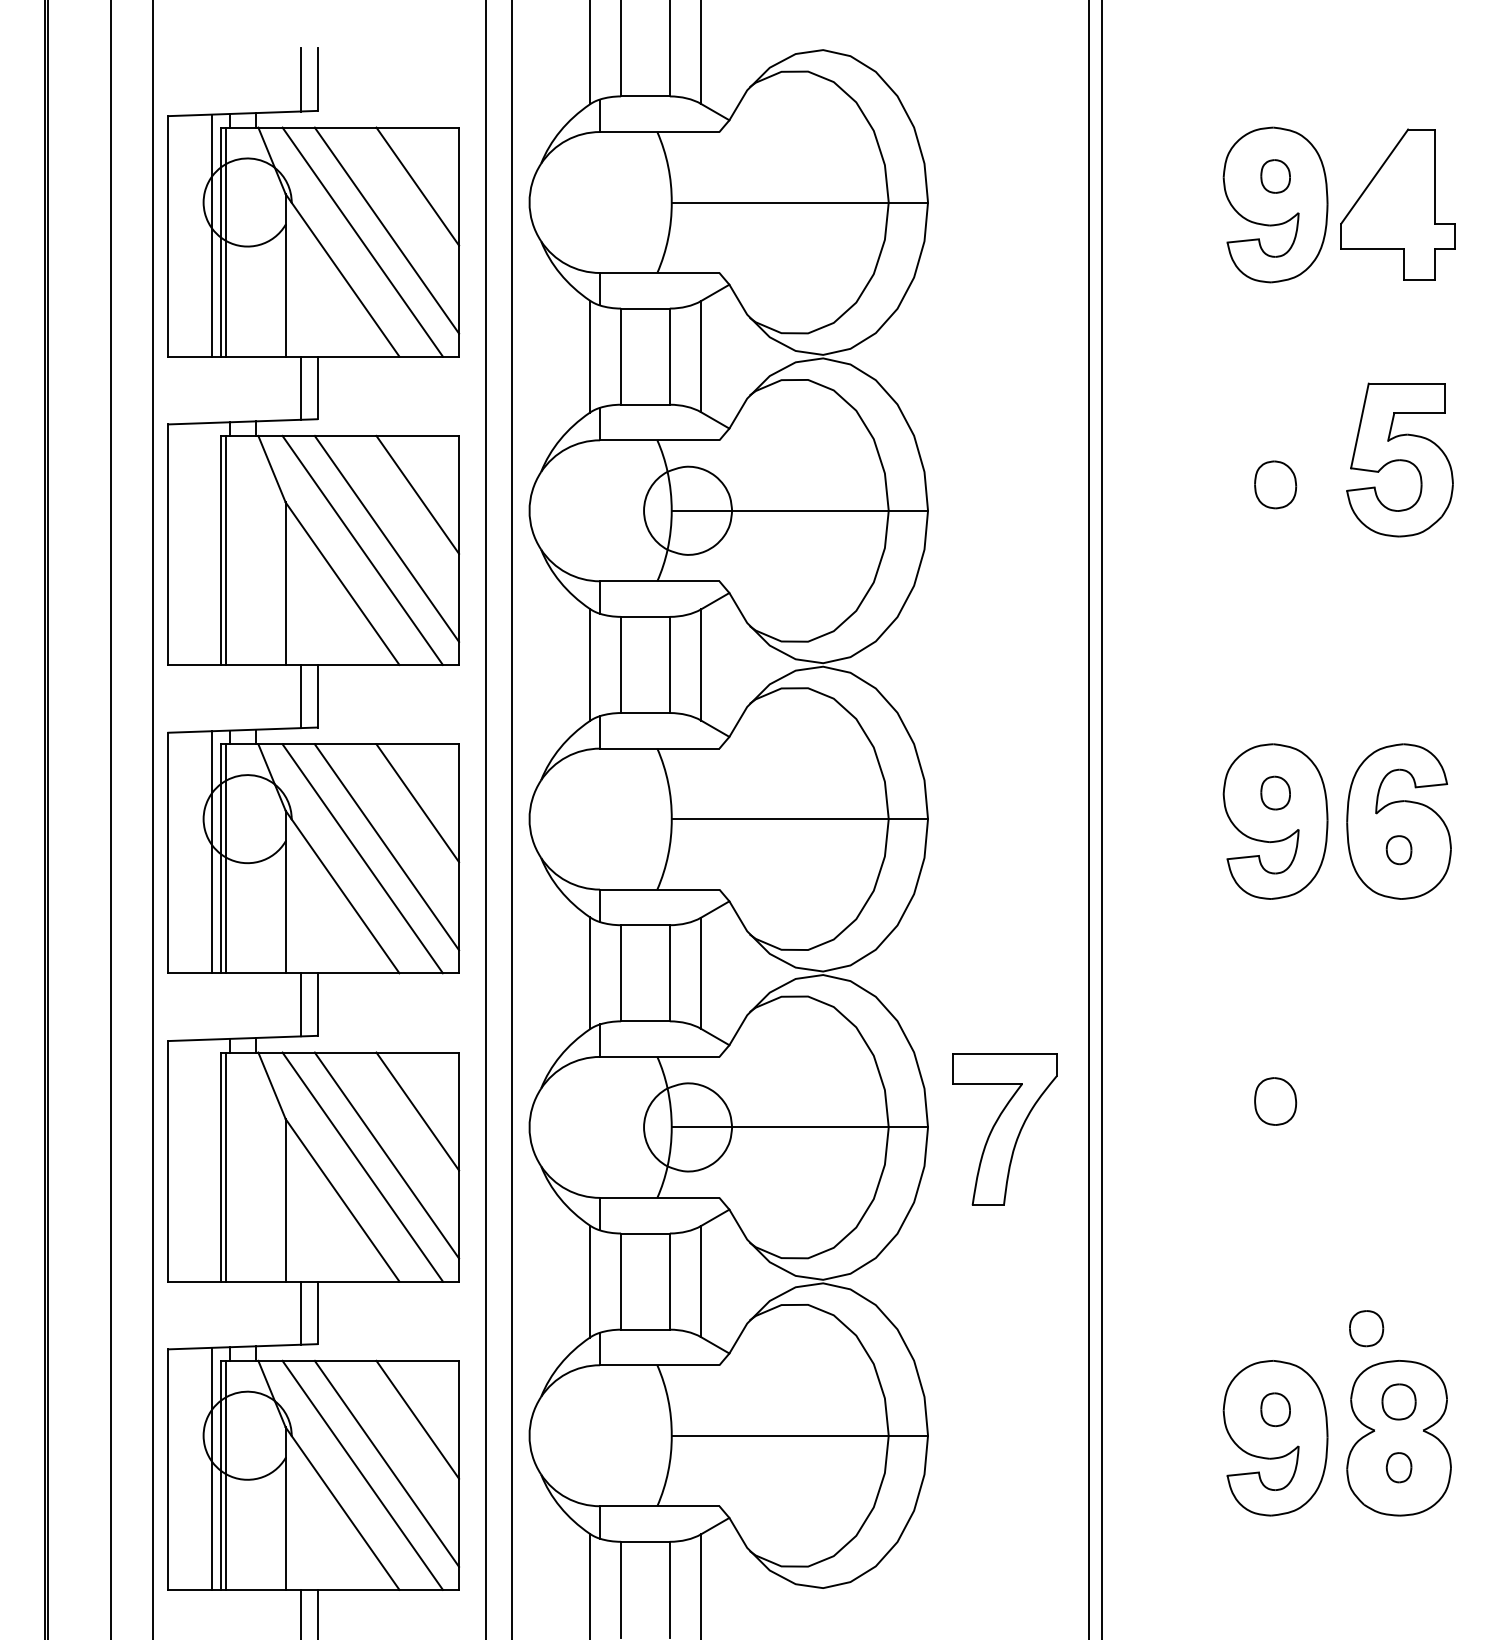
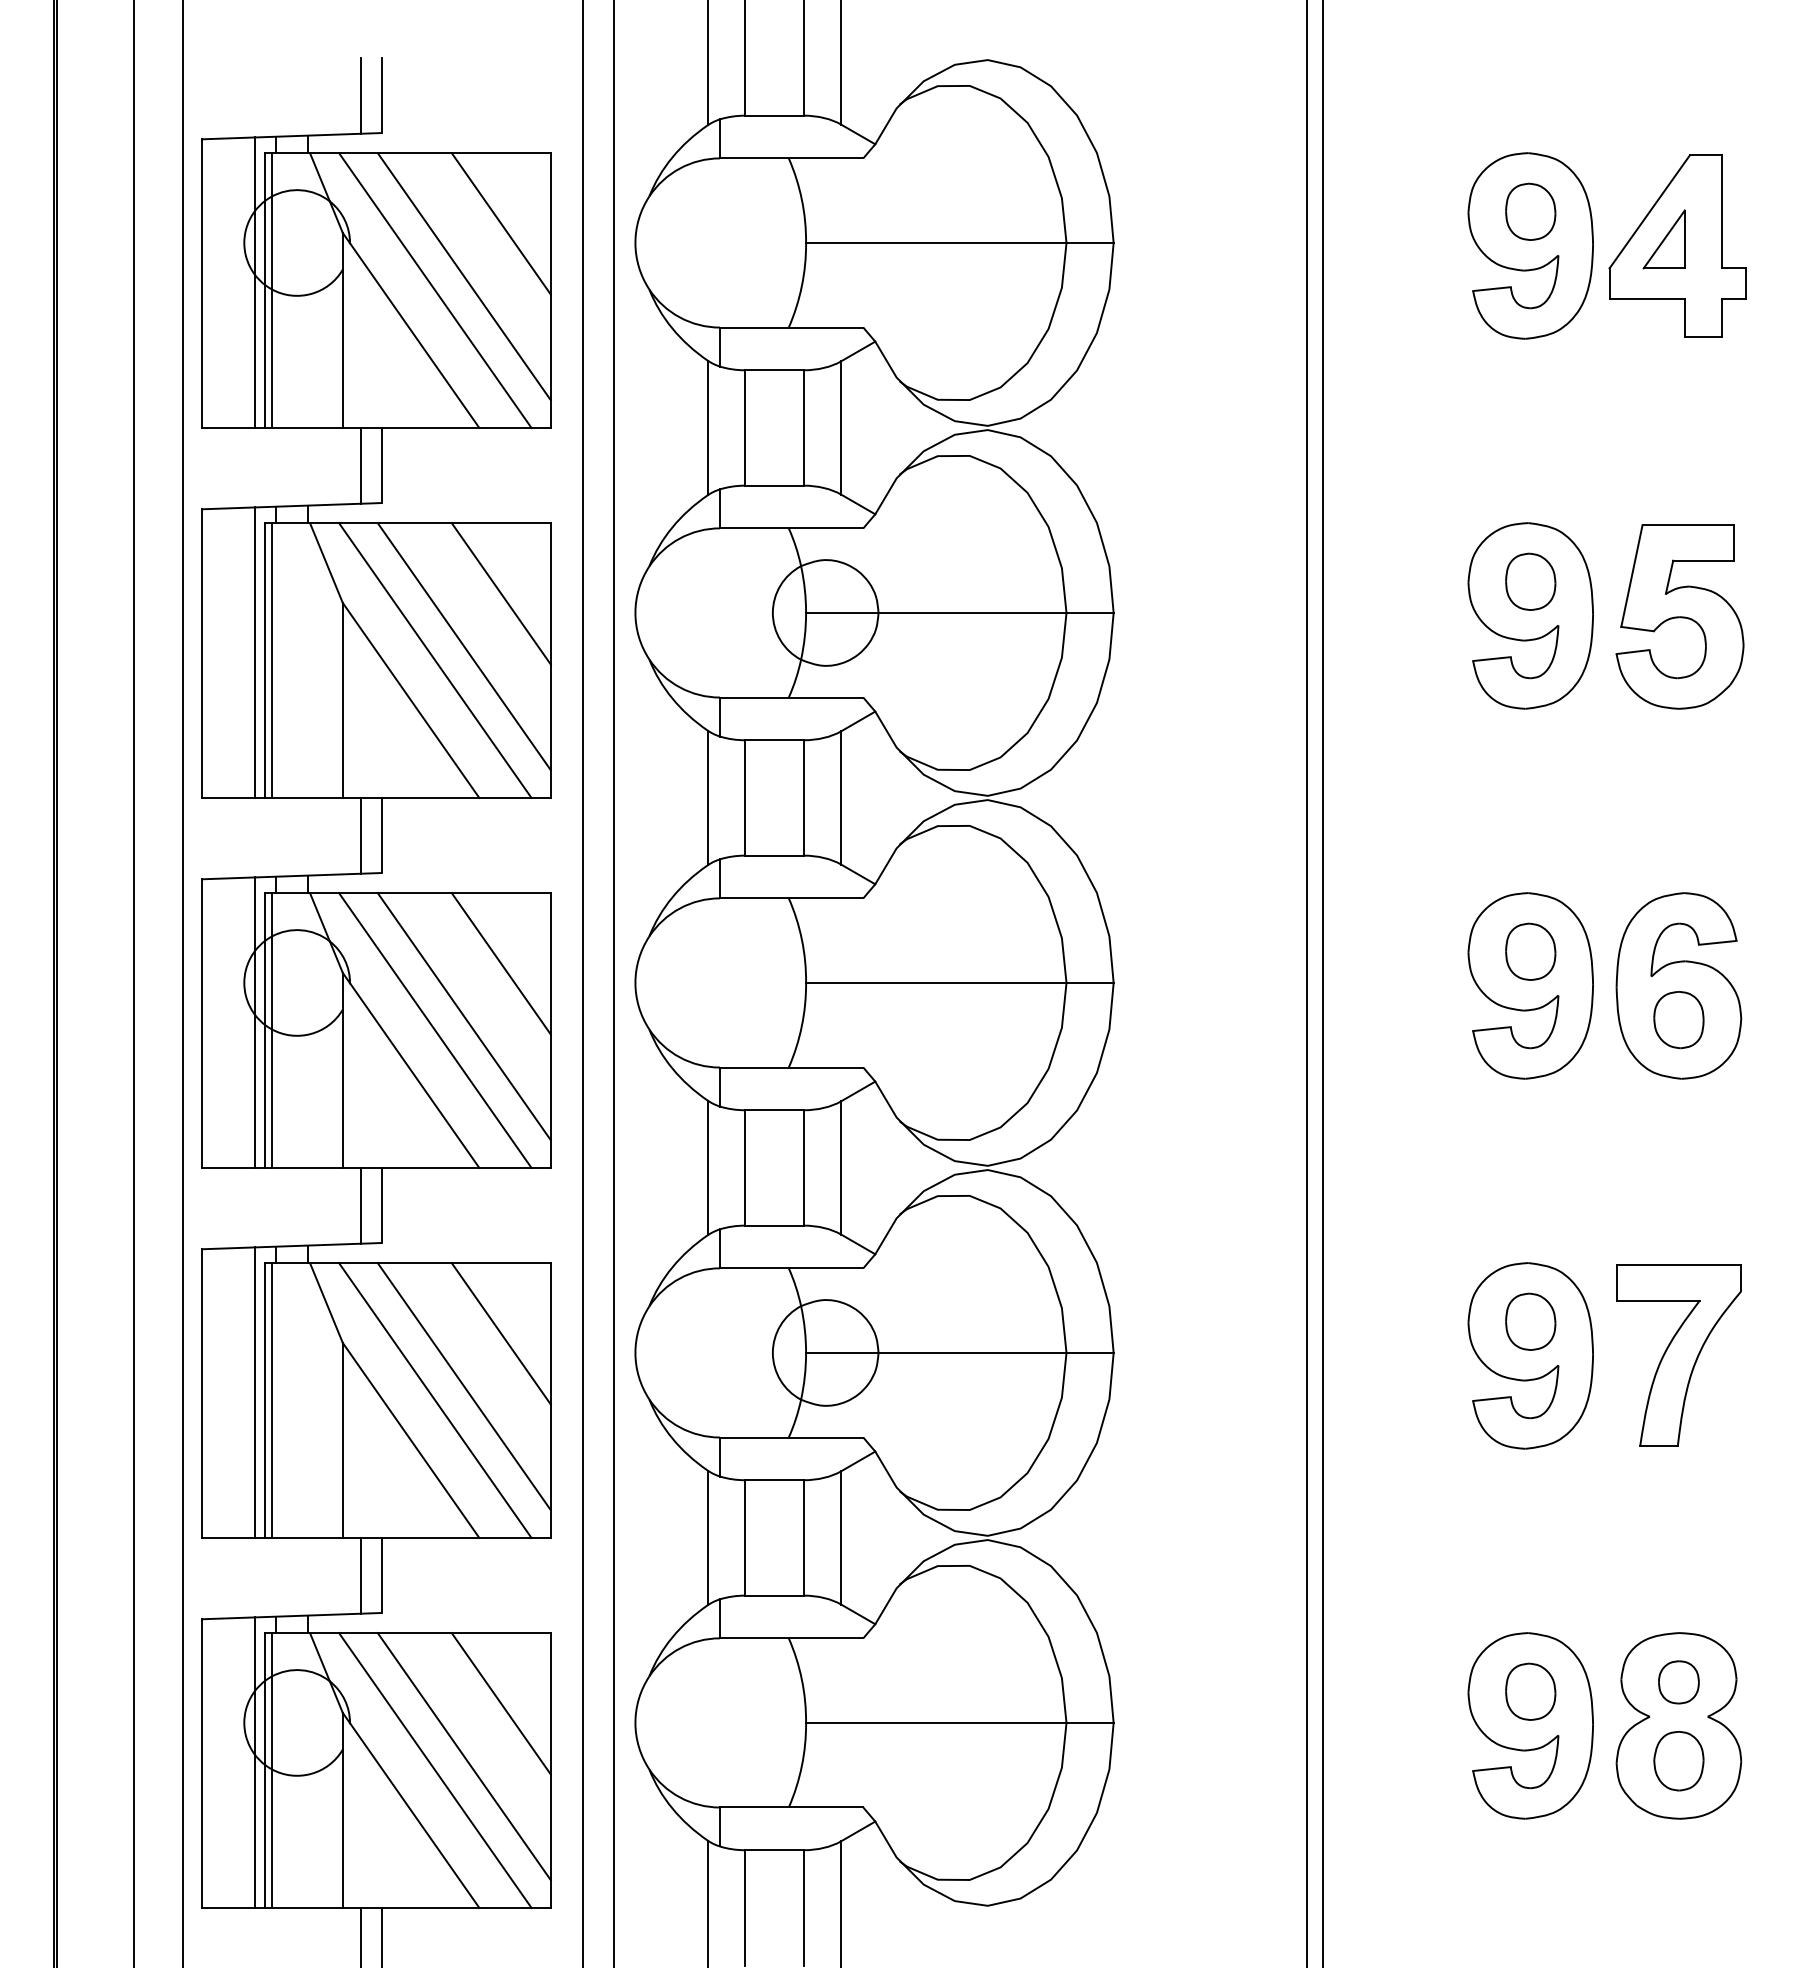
part: (1275, 176) -> (1530, 211), size x1.43
part: (1386, 199) -> (1663, 239), added
part: (1399, 459) -> (1679, 616), moved
part: (1275, 512) -> (1530, 615), added
line: (212, 543) -> (254, 652), added
part: (1275, 792) -> (1530, 951), size x1.43
part: (1398, 850) -> (1678, 1020), size x1.67
part: (1004, 1129) -> (1678, 1355), moved
part: (1275, 1129) -> (1530, 1355), added
line: (212, 1160) -> (254, 1392), added
part: (1366, 1328) -> (1639, 1594), removed
part: (1275, 1409) -> (1530, 1691), size x1.43
part: (1398, 1467) -> (1678, 1761), size x1.67

